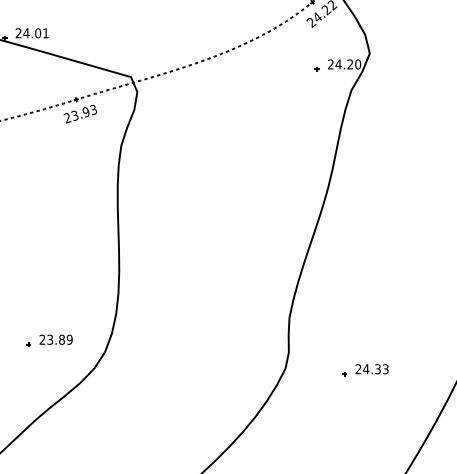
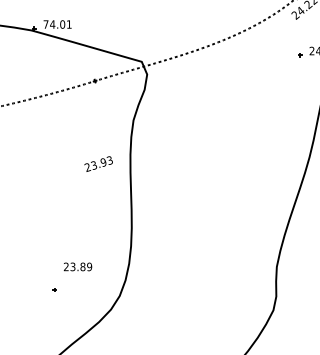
text: (18, 33) -> (45, 24), 24.01 -> 74.01
text: (80, 114) -> (98, 164), moved
text: (55, 339) -> (77, 266), moved

